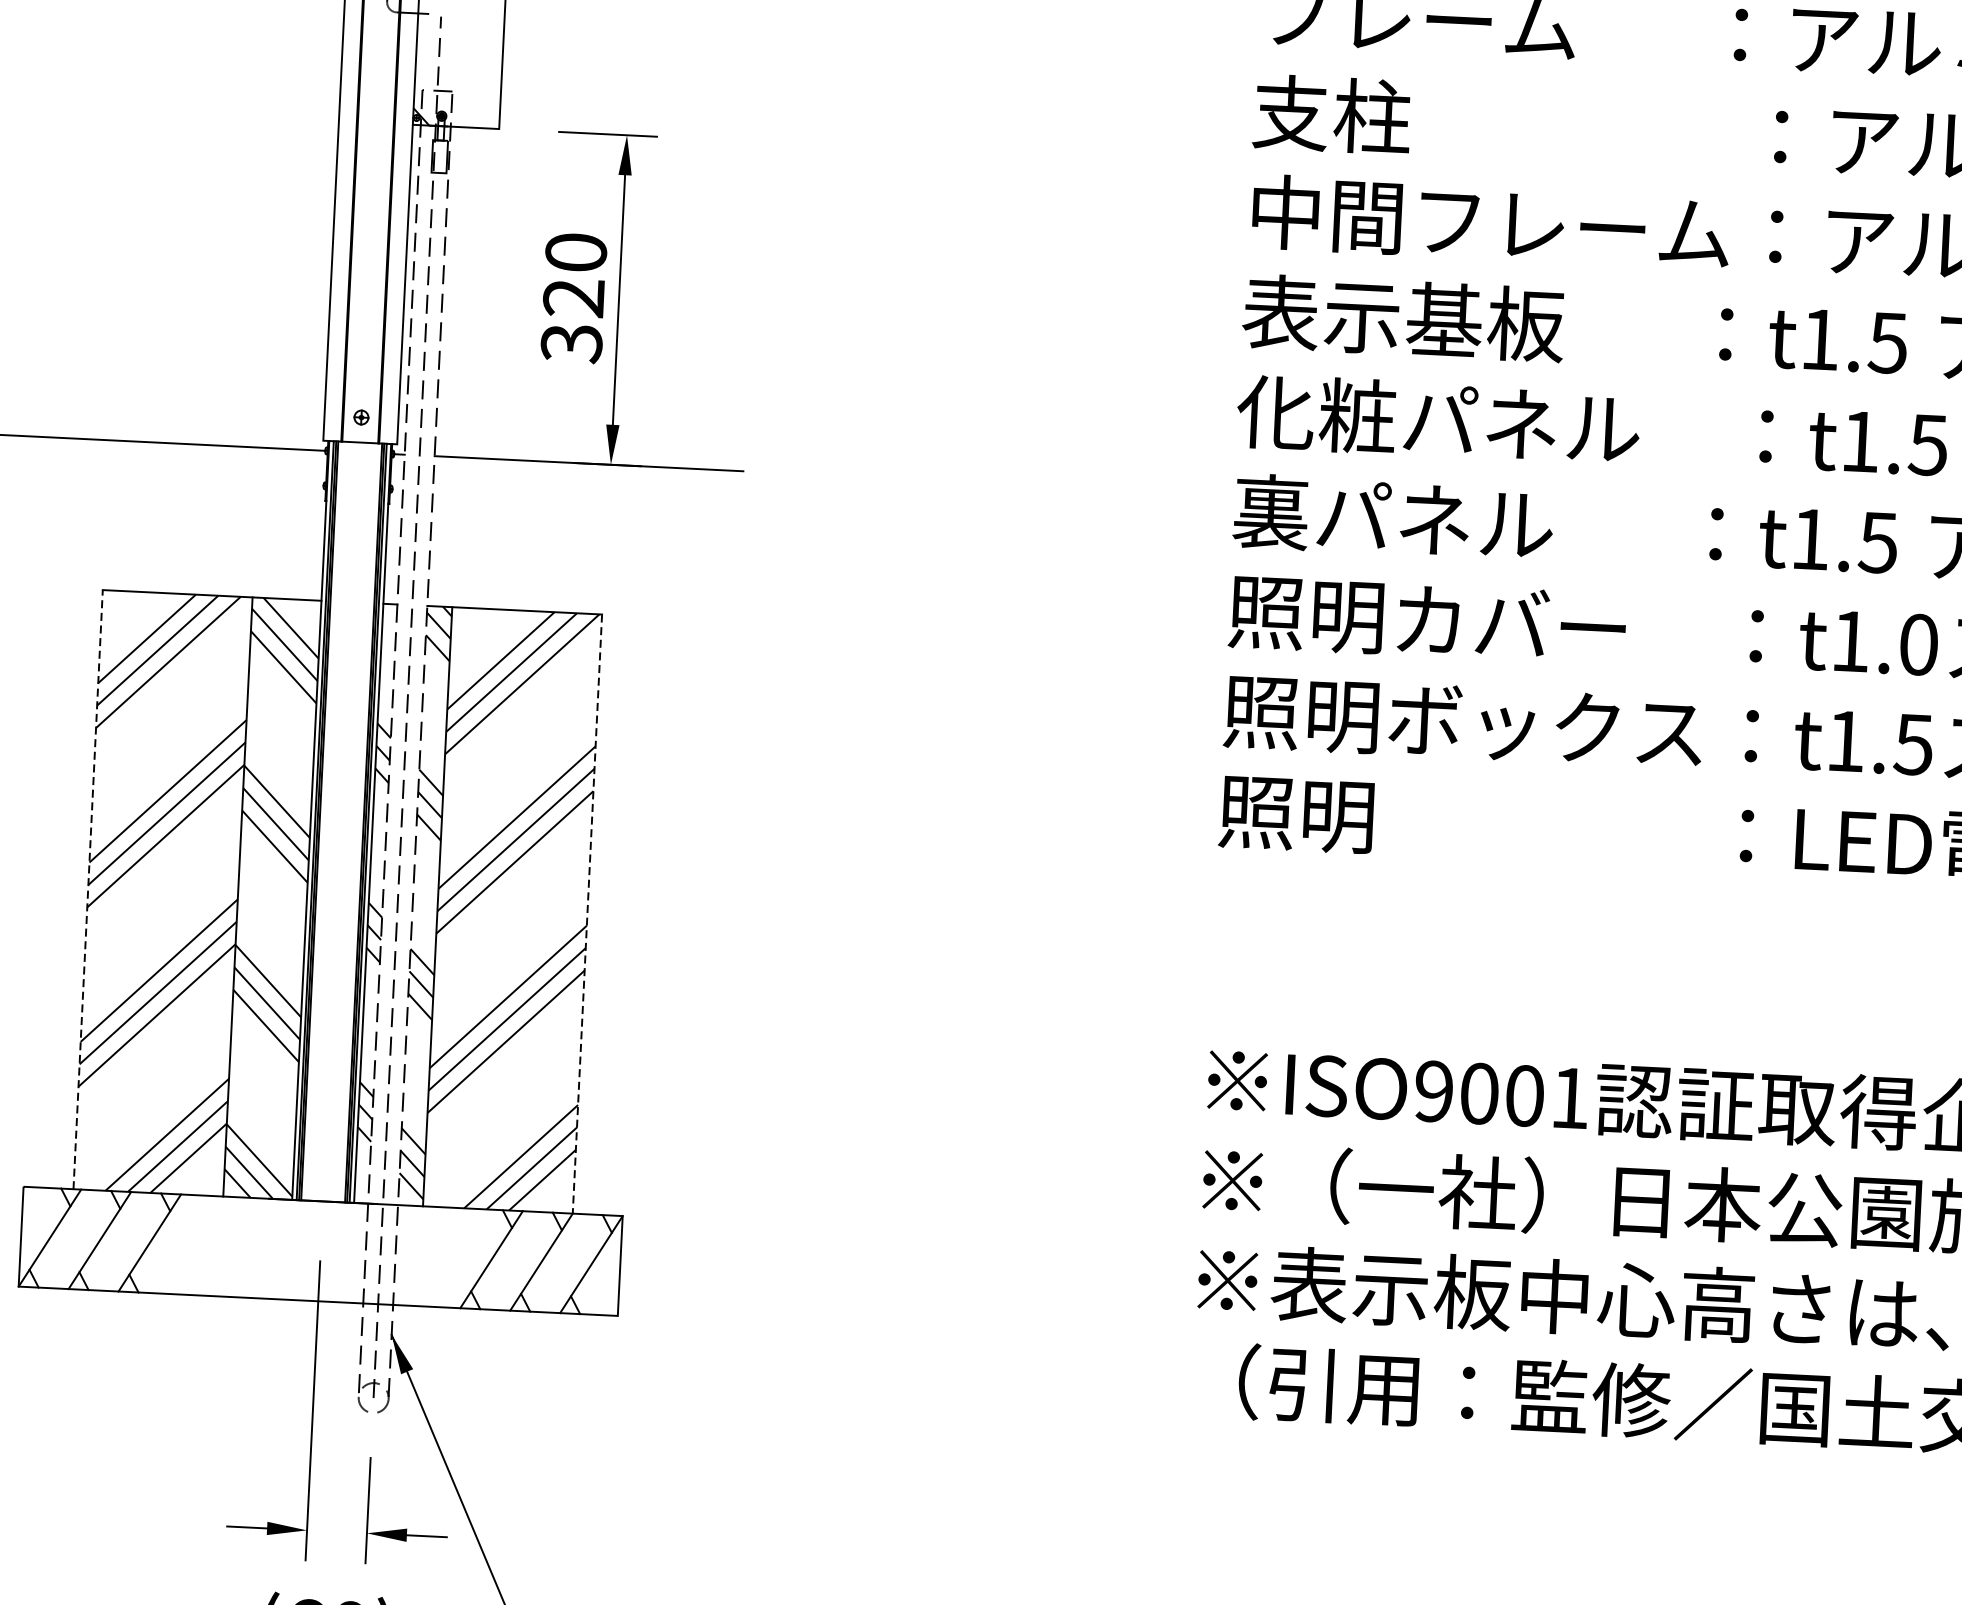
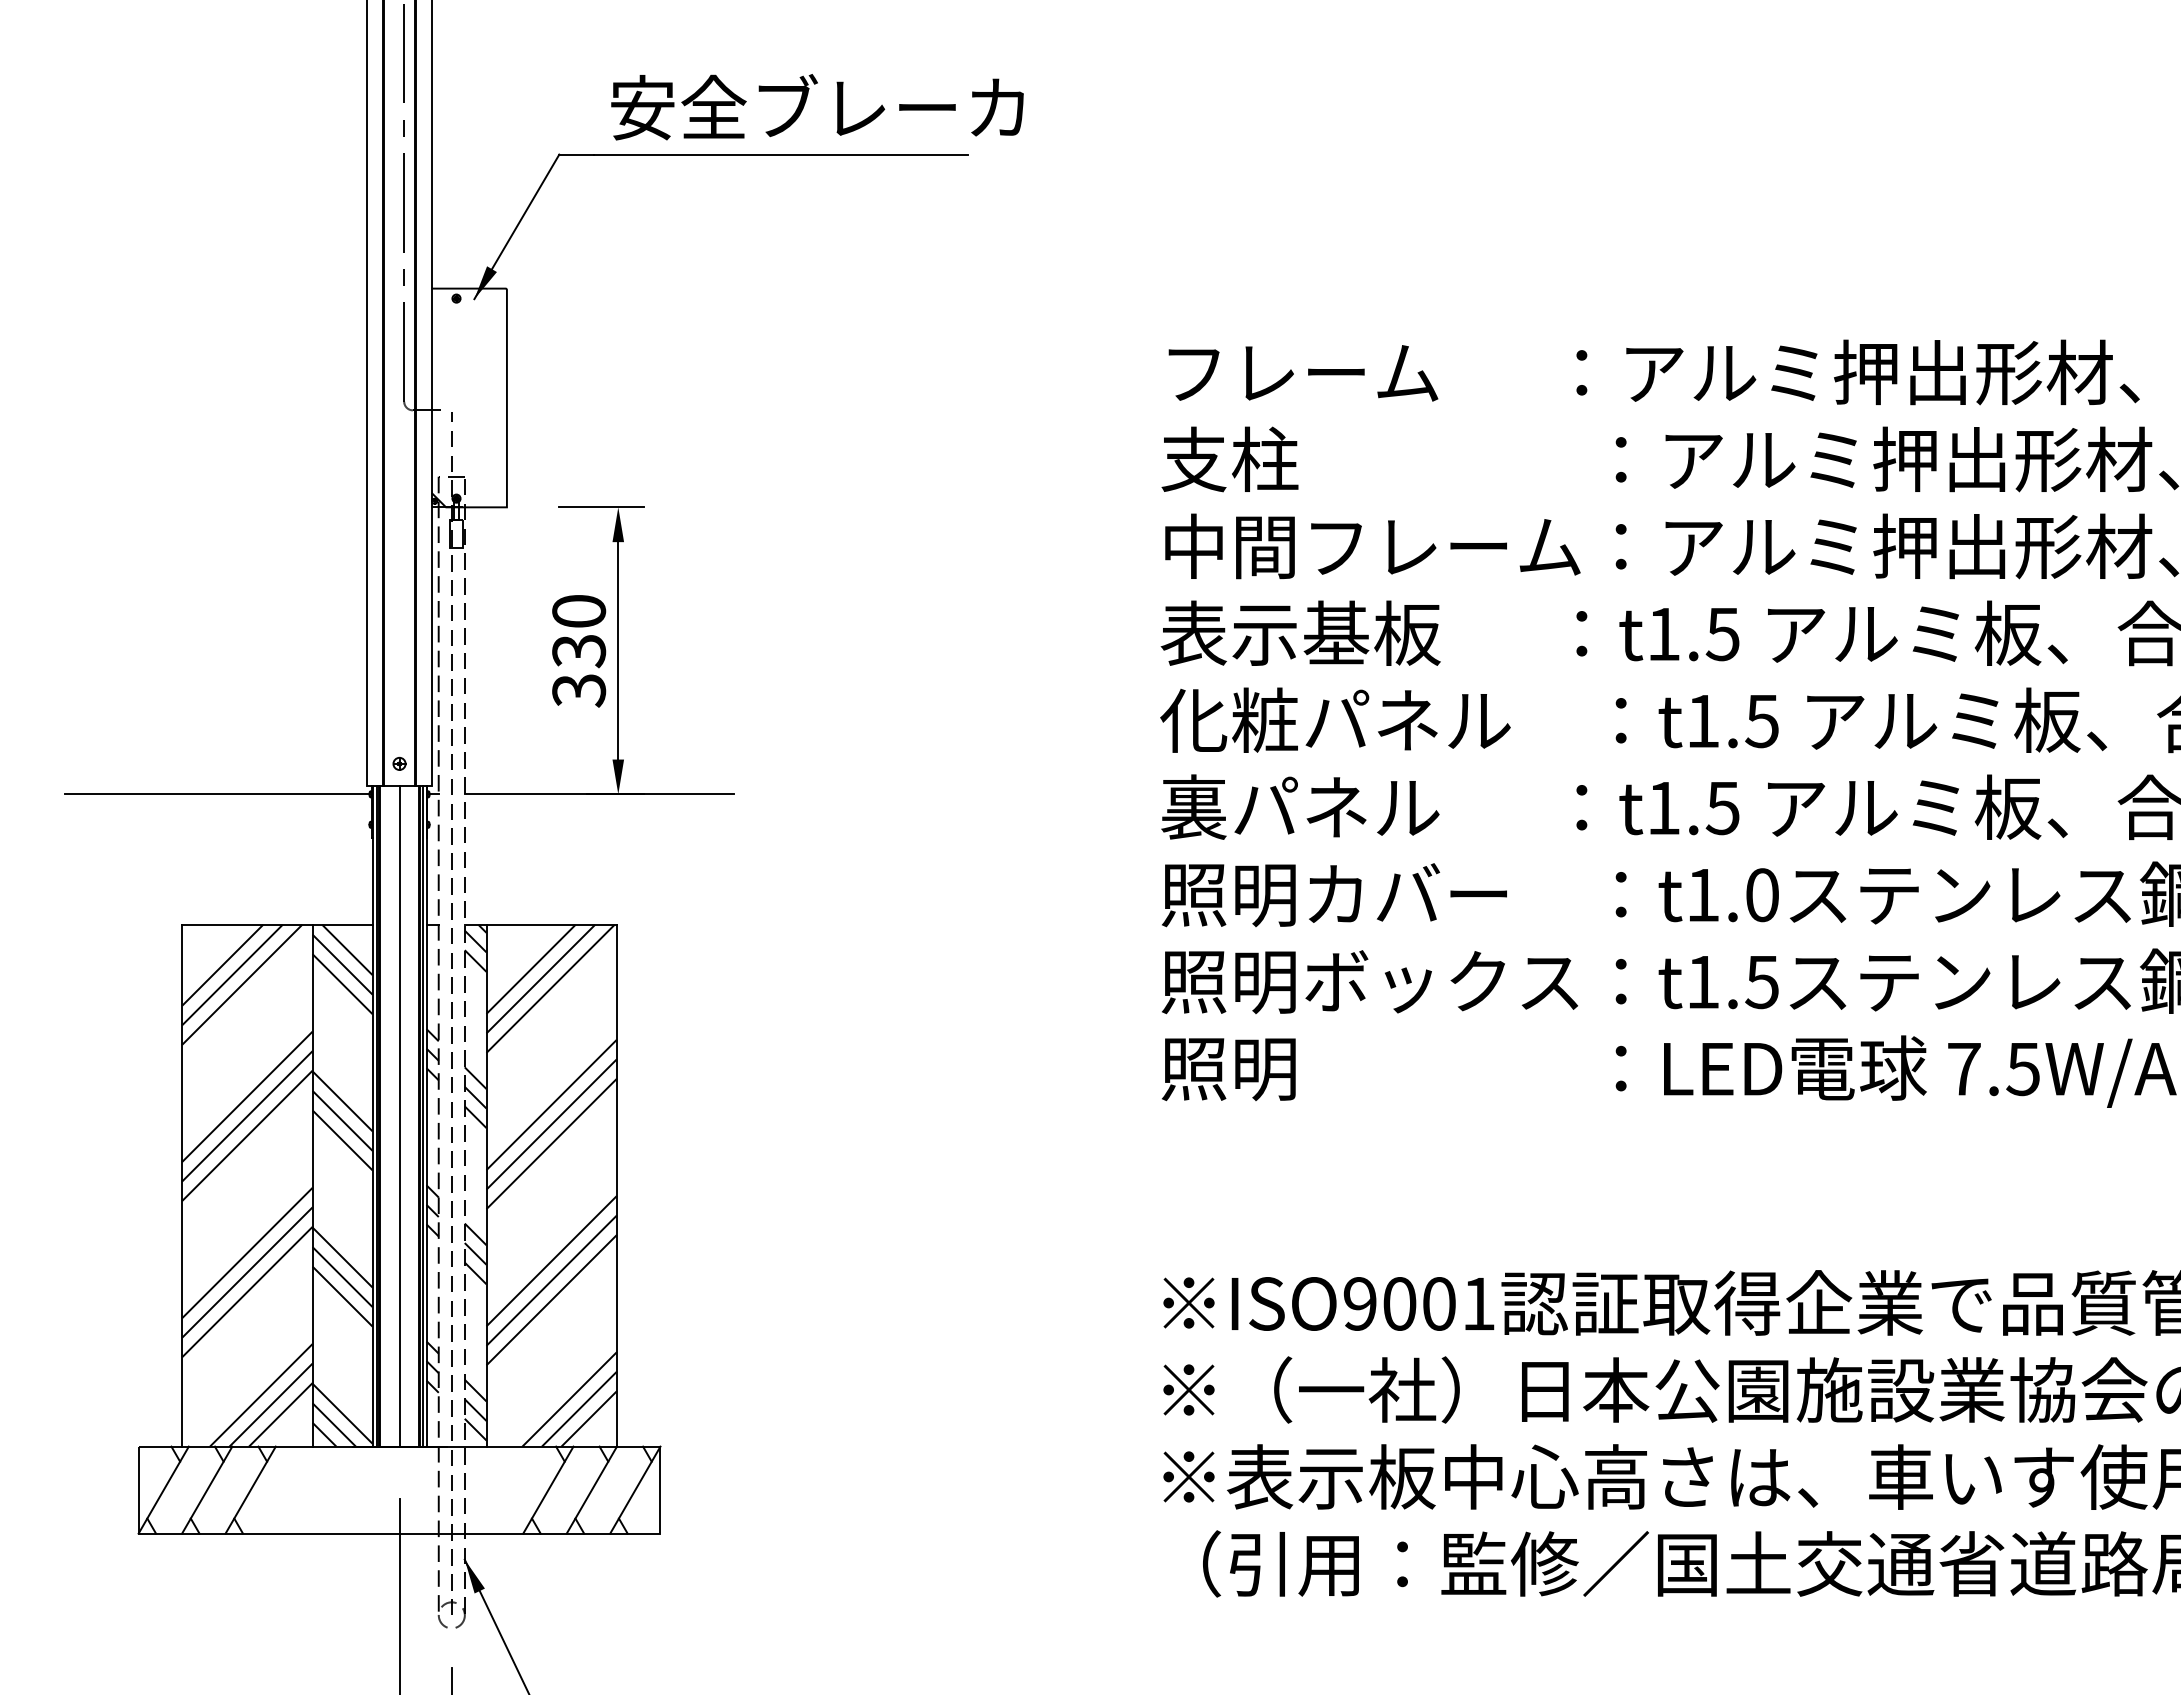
text: (574, 298) -> (579, 651), 320 -> 330
line: (341, 821) -> (399, 1115), added
line: (88, 889) -> (182, 1185), dashed -> solid
line: (586, 913) -> (616, 1185), dashed -> solid

